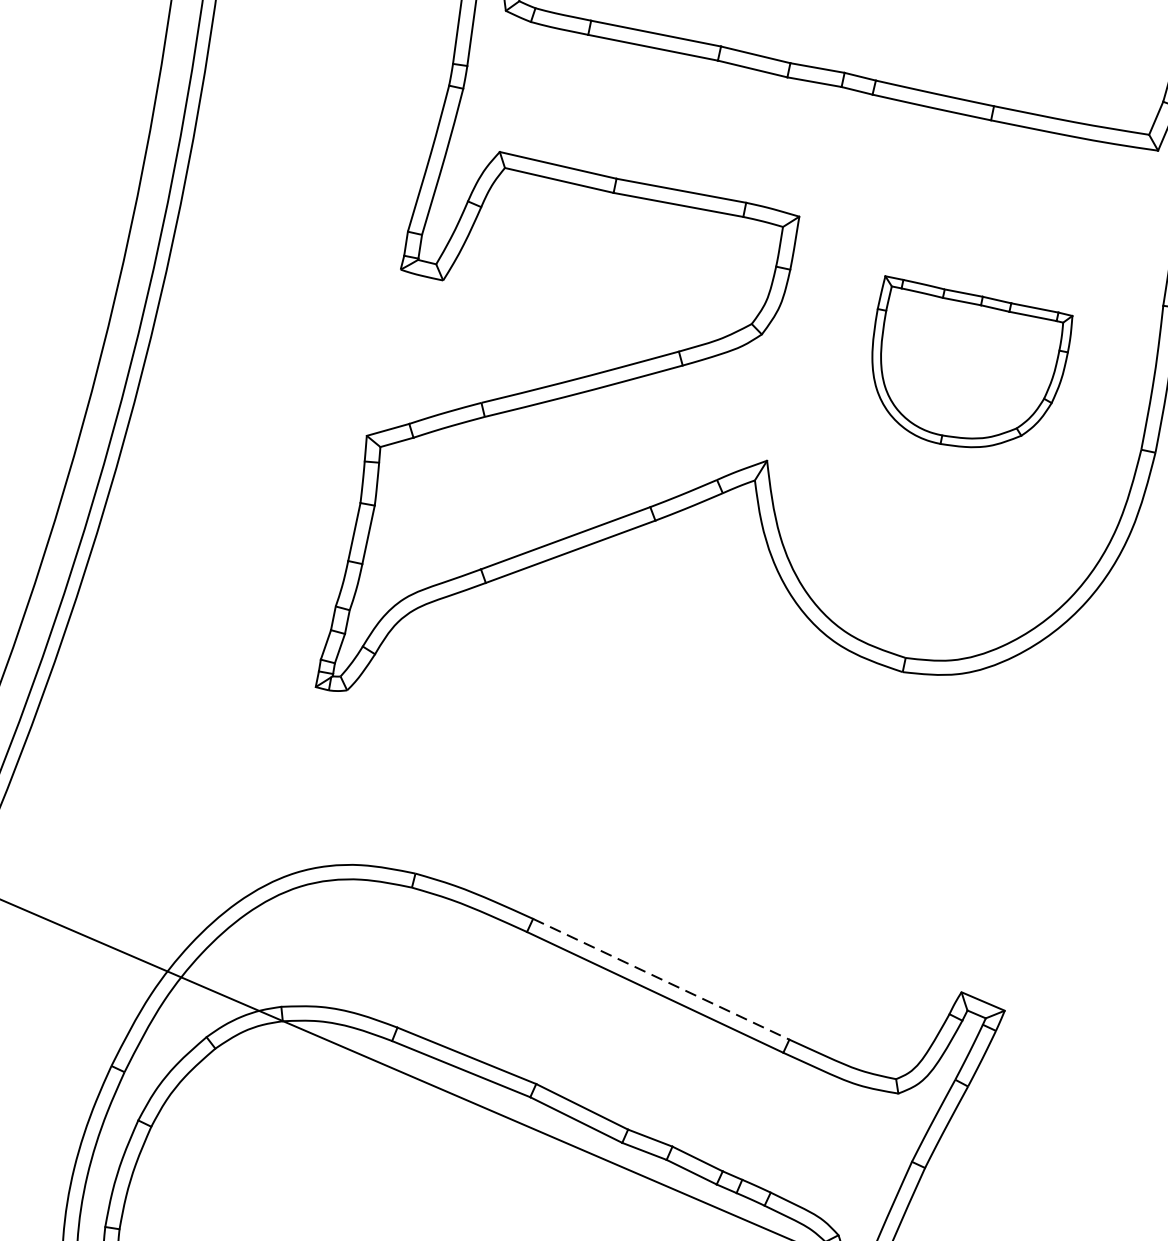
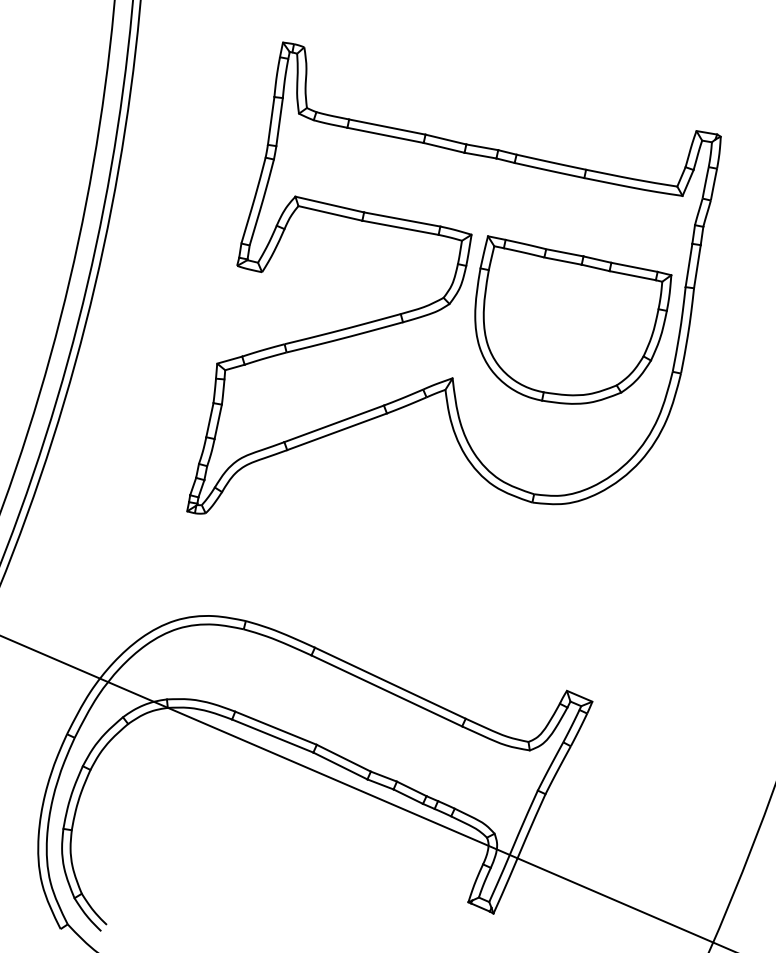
part: (972, 360) -> (573, 319), size x1.67
line: (661, 979) -> (390, 683), dashed -> solid

